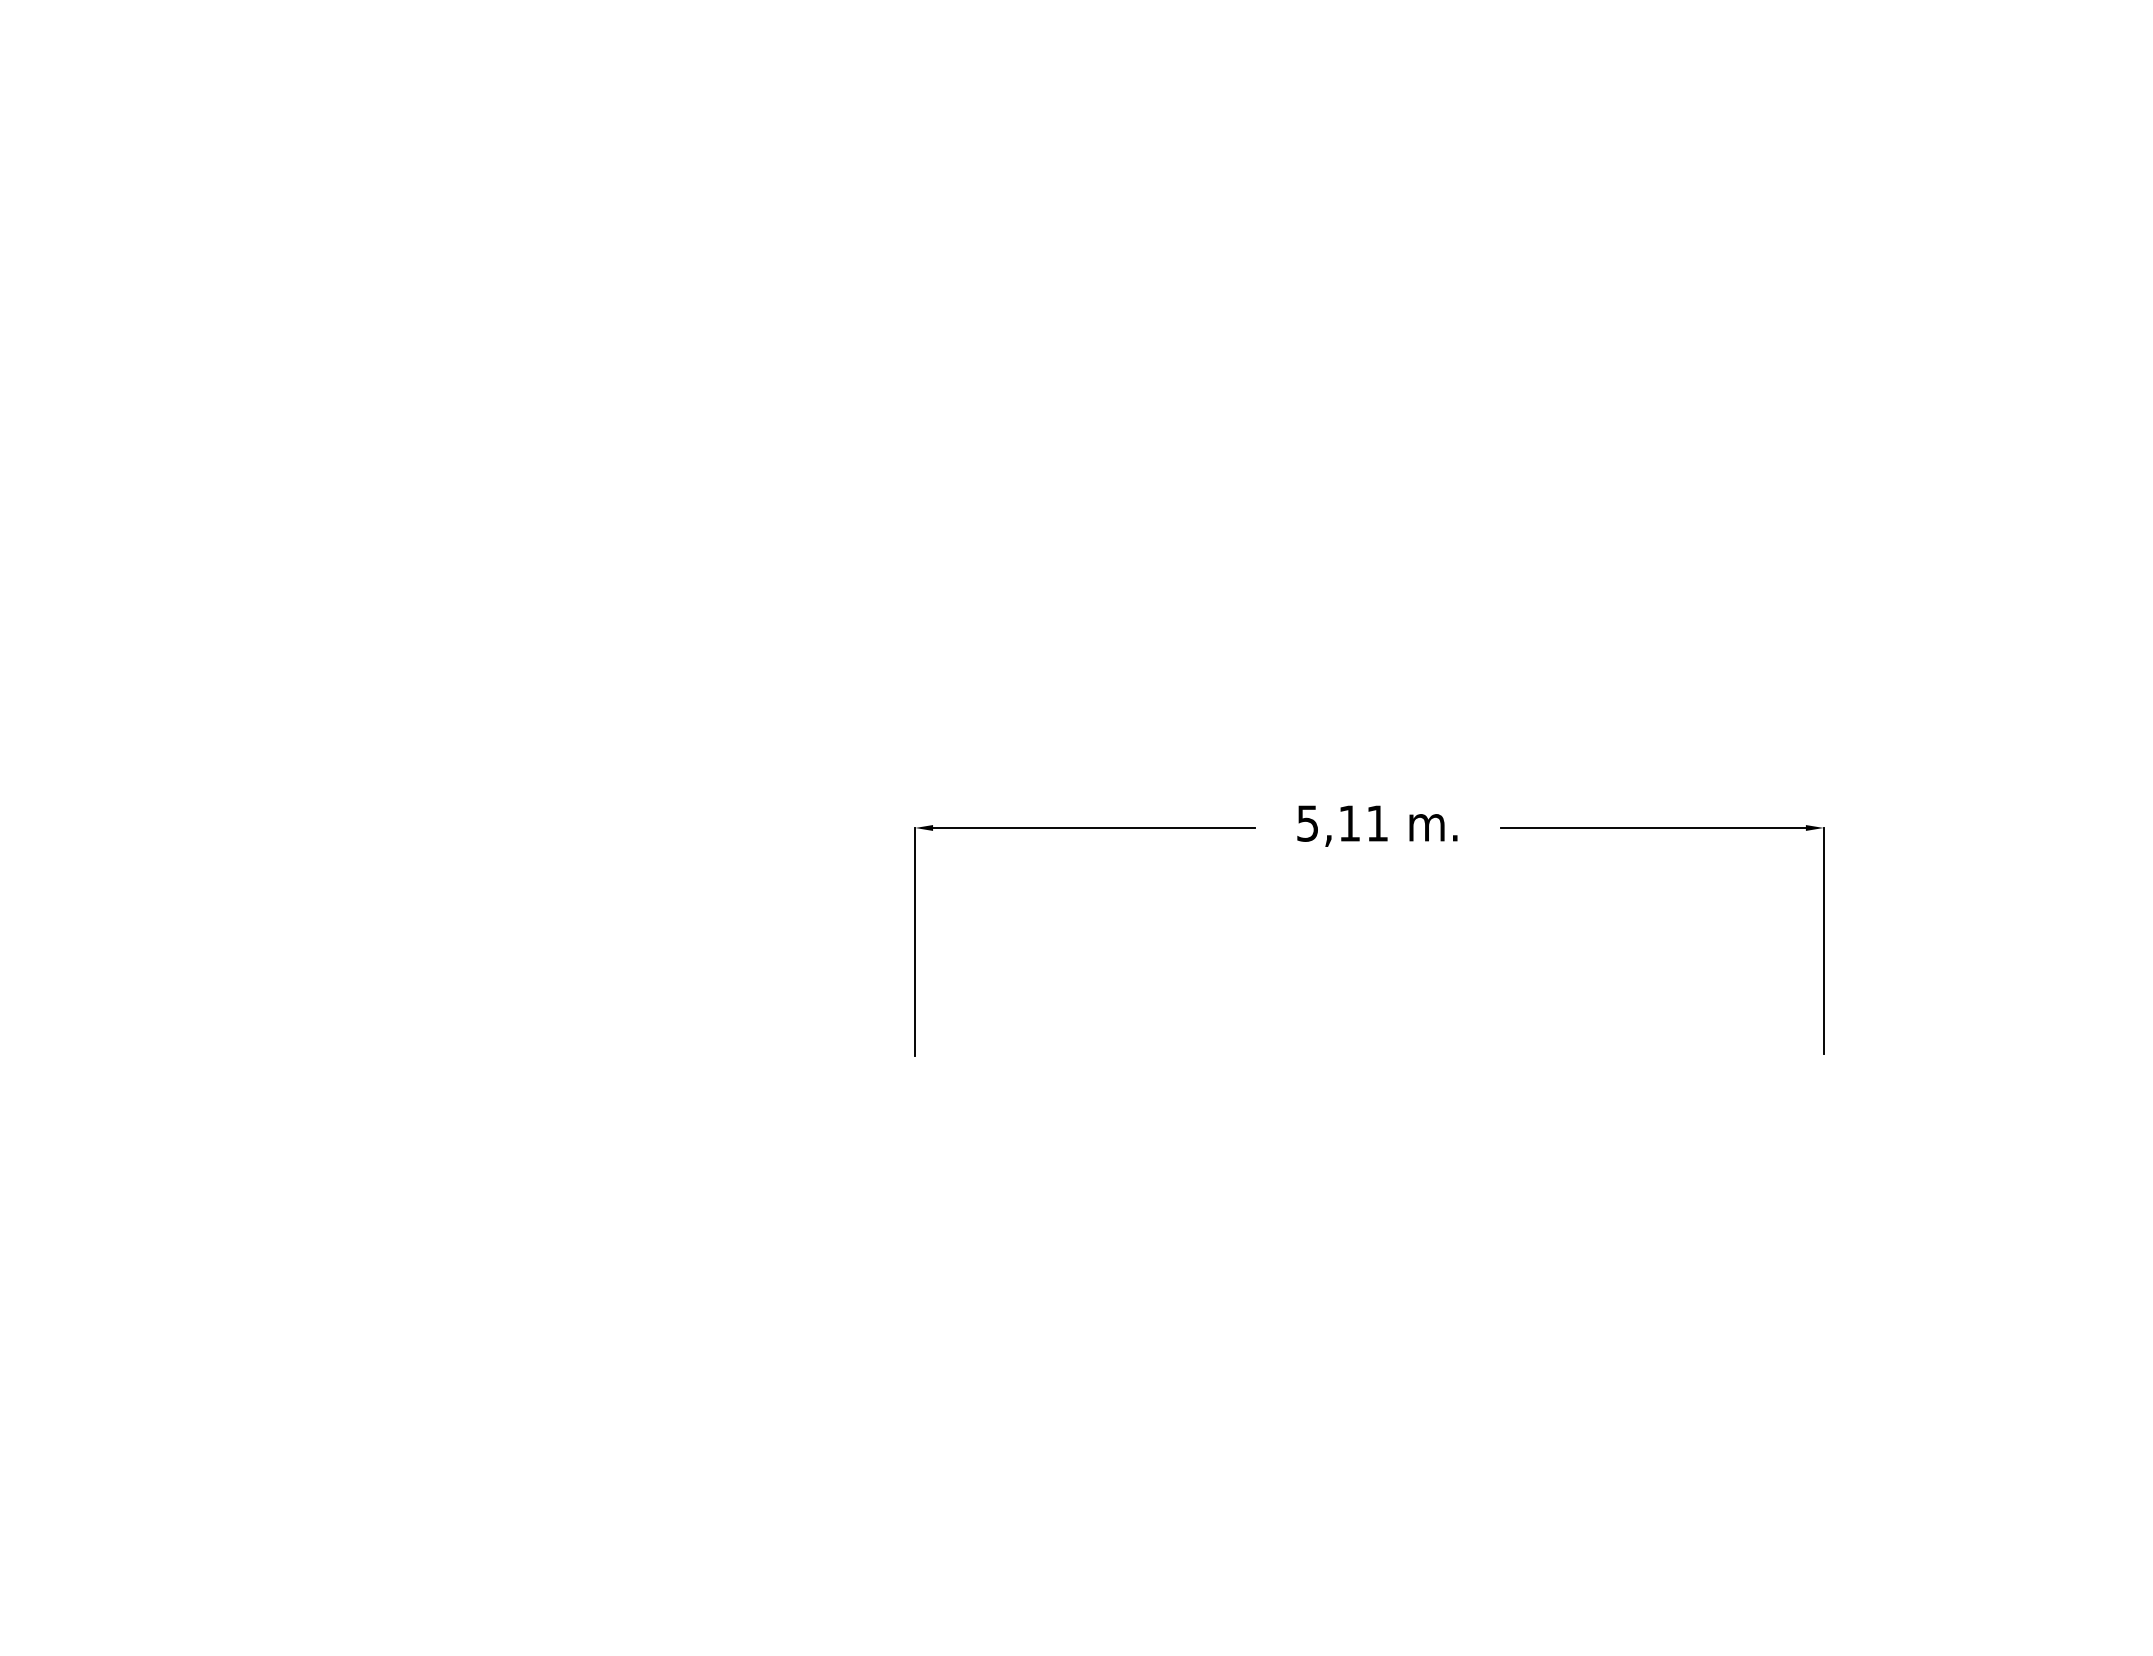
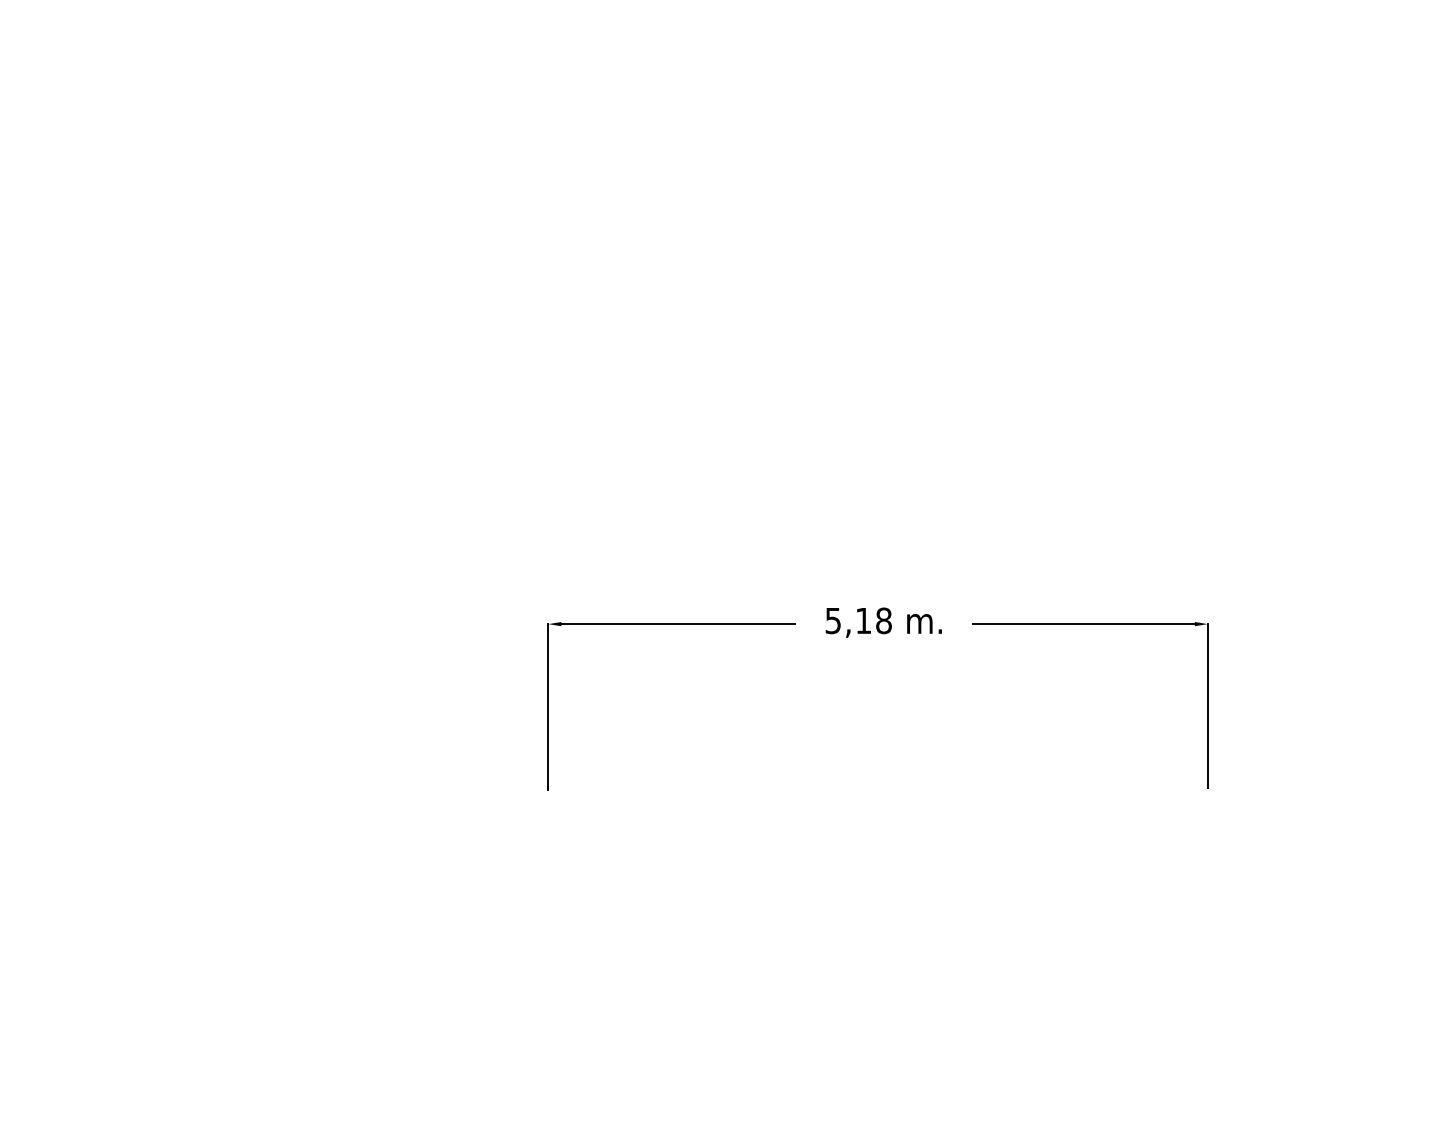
text: (1377, 823) -> (883, 620), 5,11 -> 5,18

